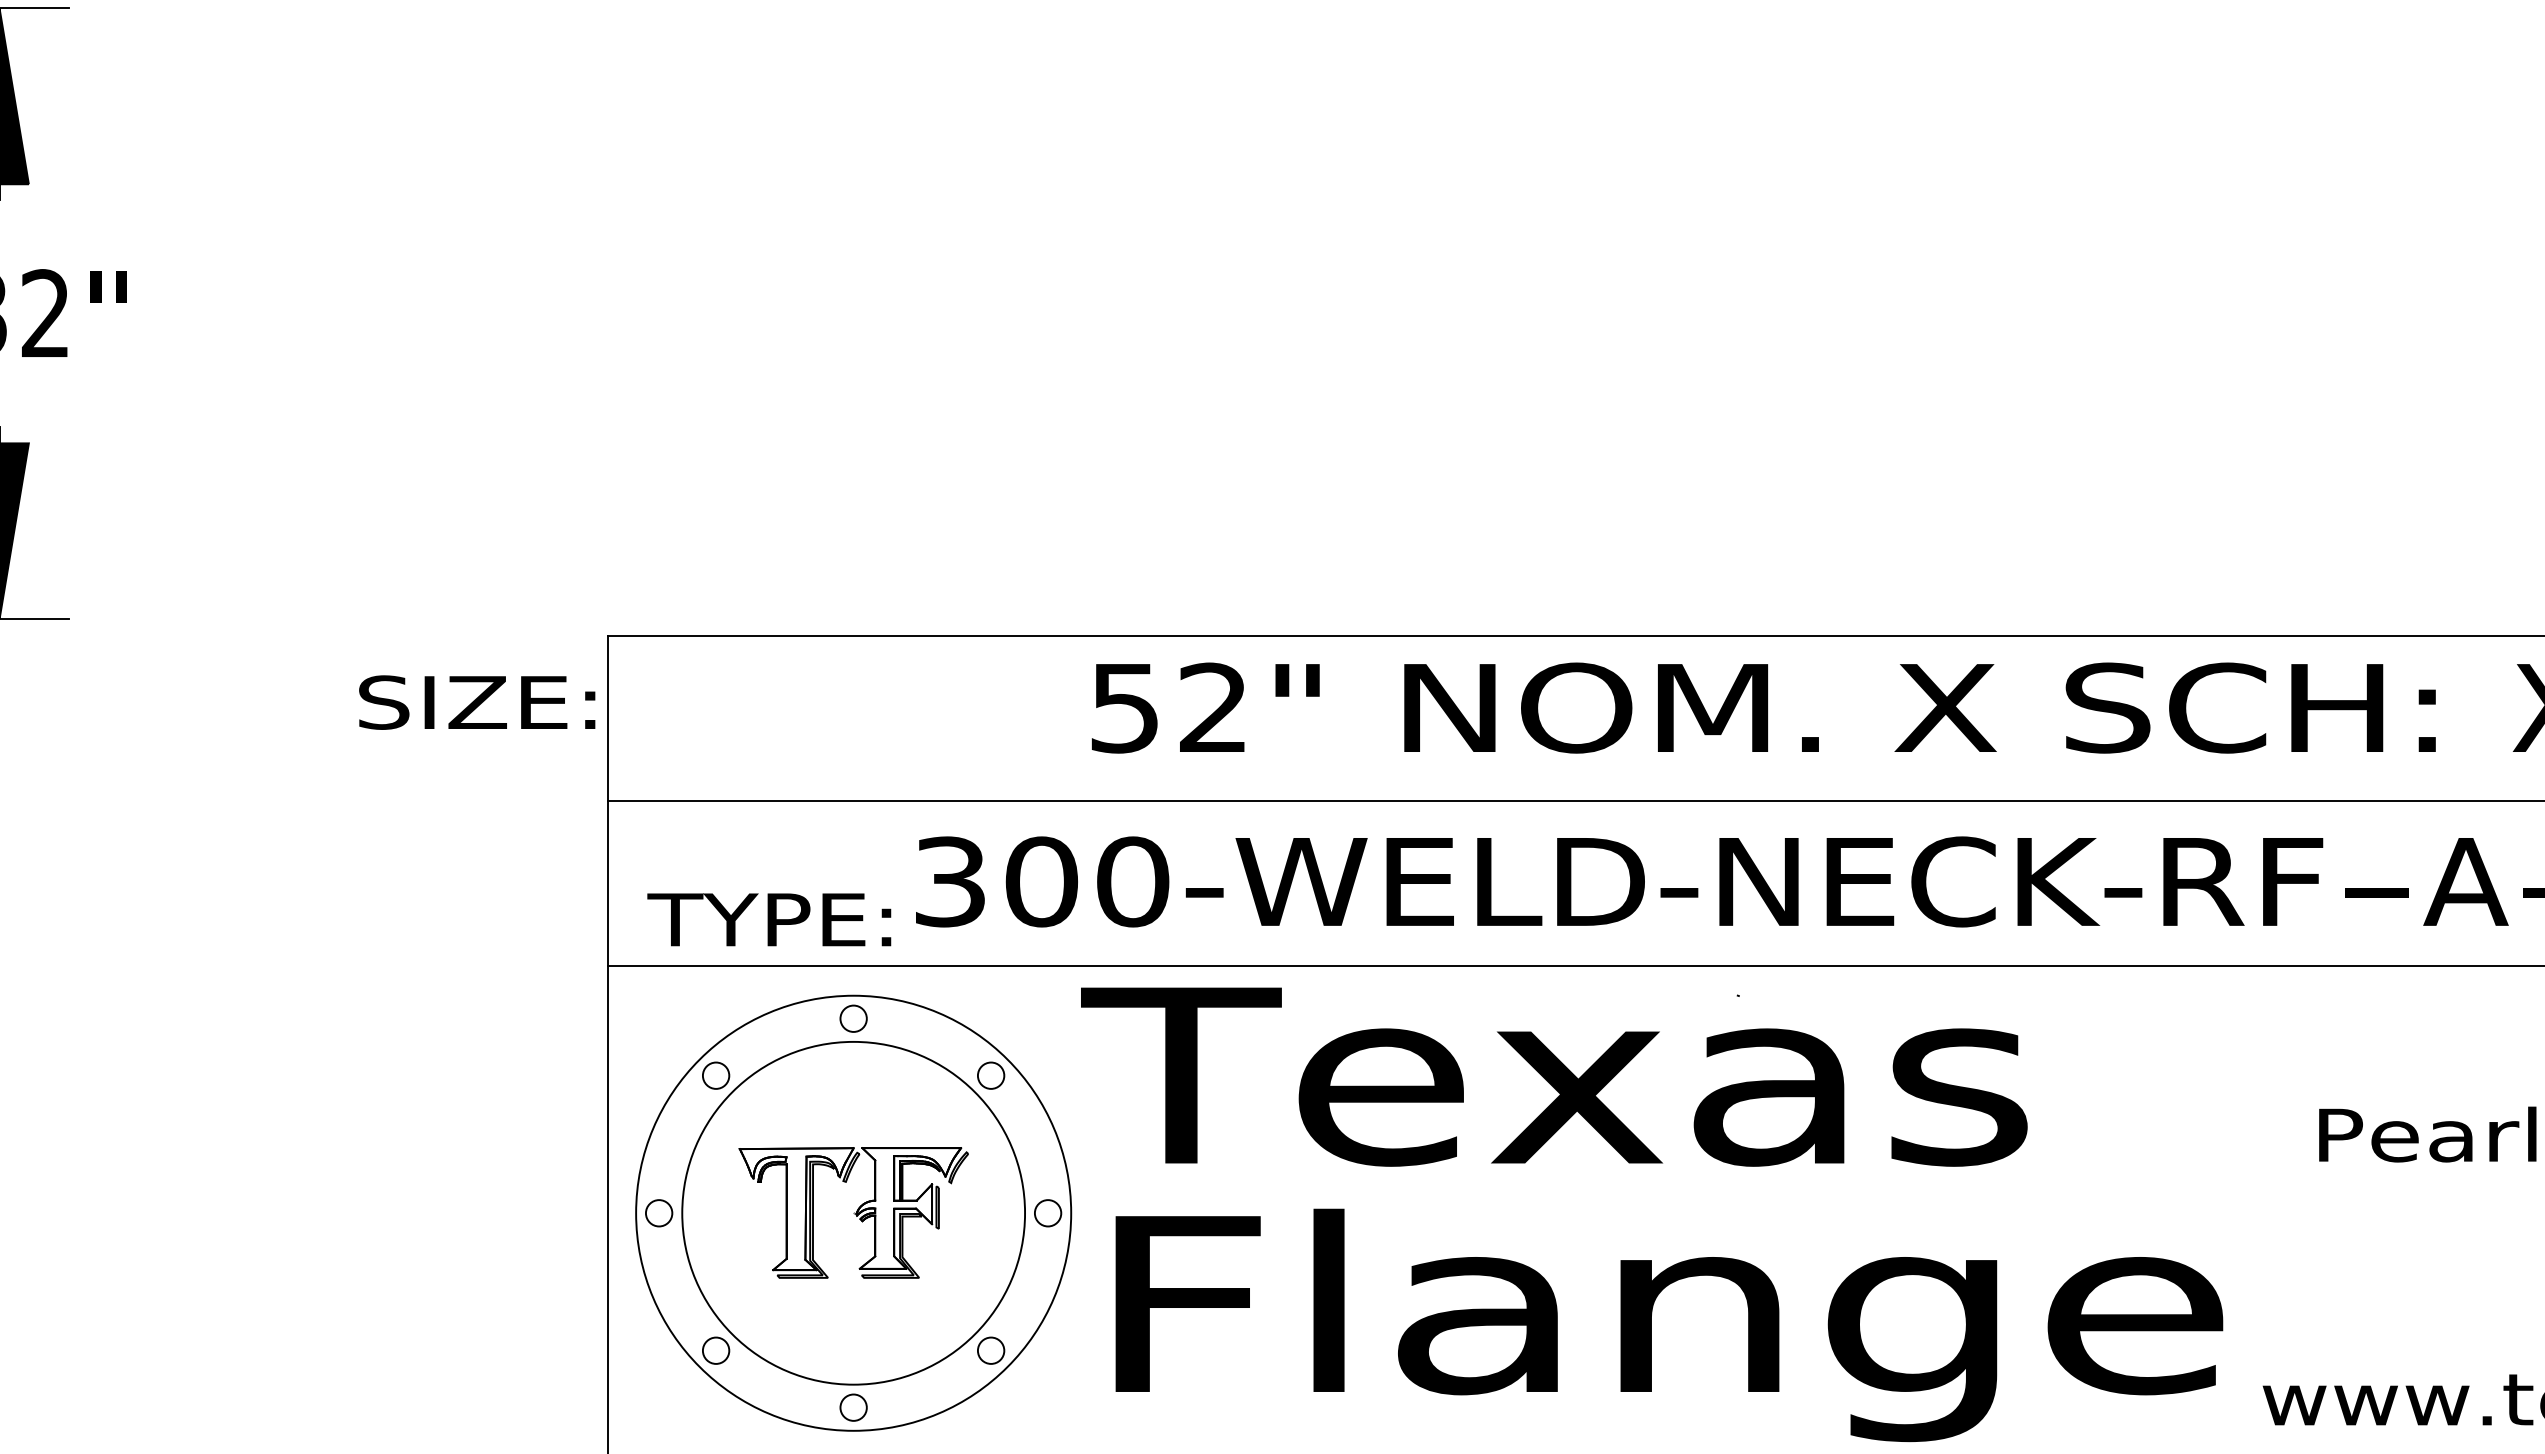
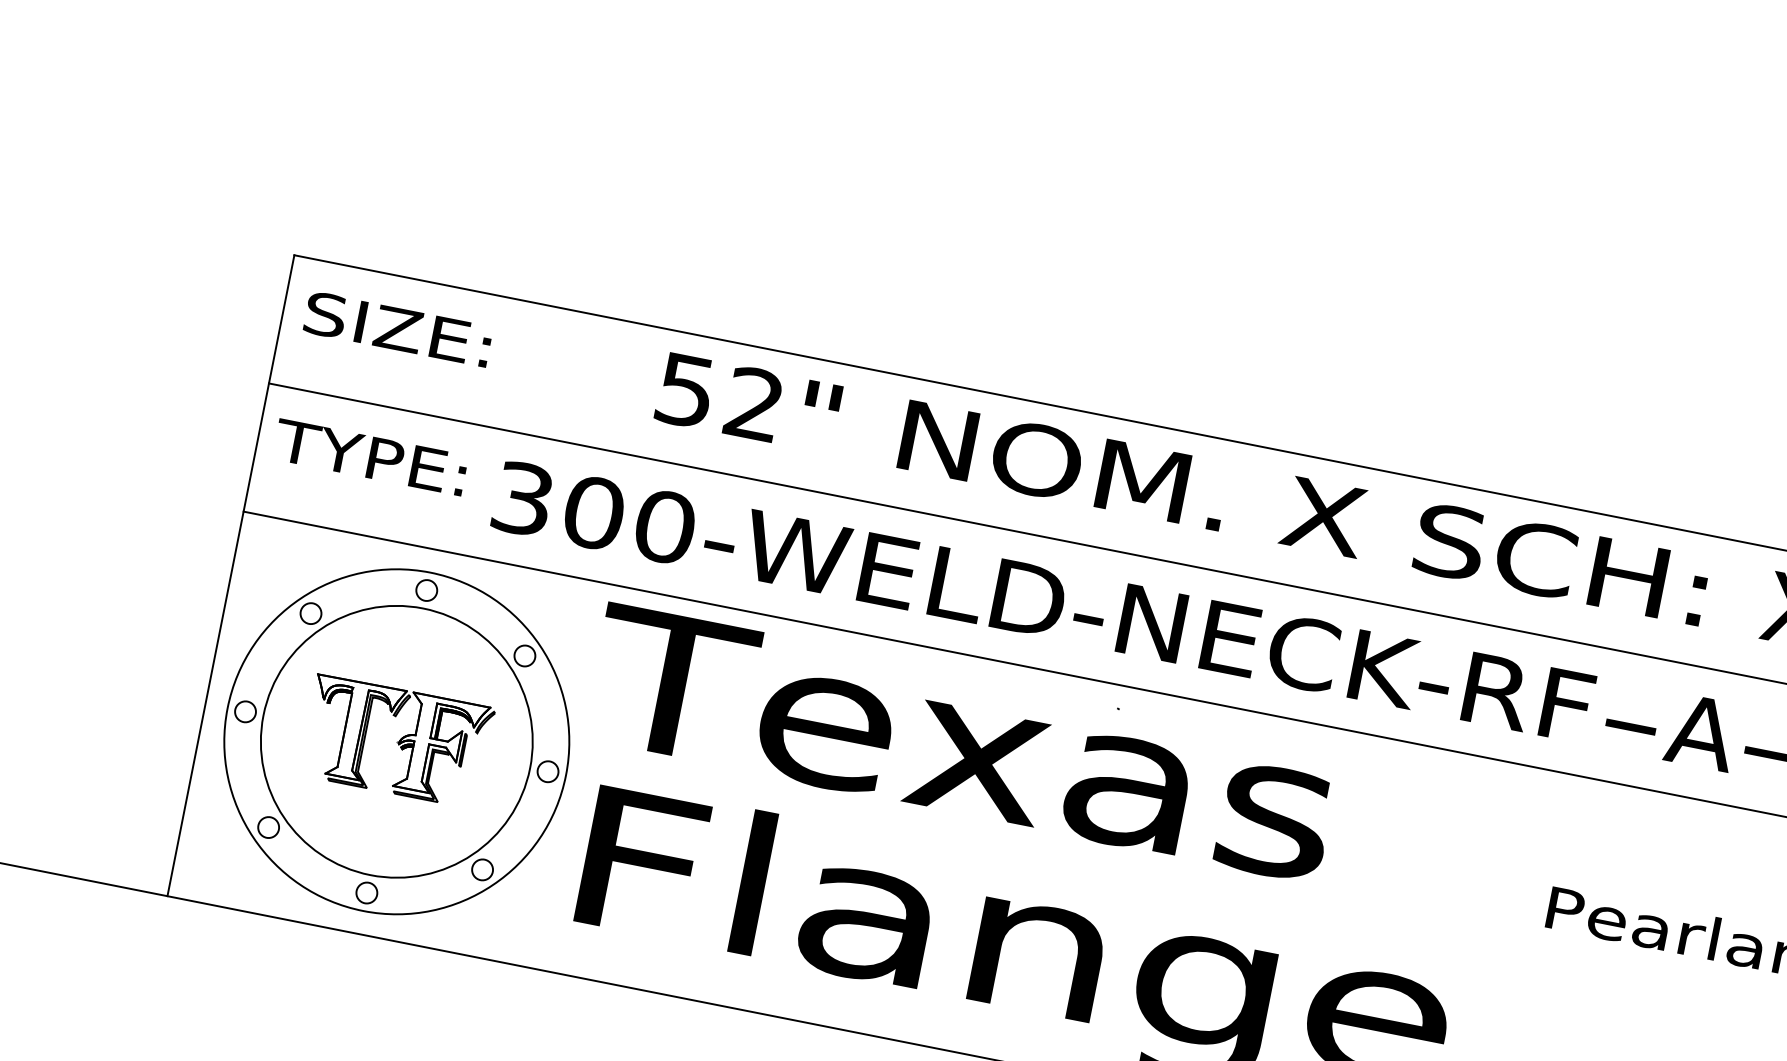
text: (477, 702) -> (398, 329), moved
text: (769, 919) -> (370, 457), moved

